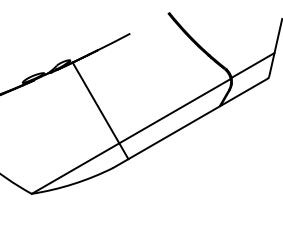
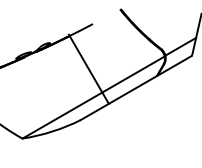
line: (100, 110) -> (88, 68), moved

